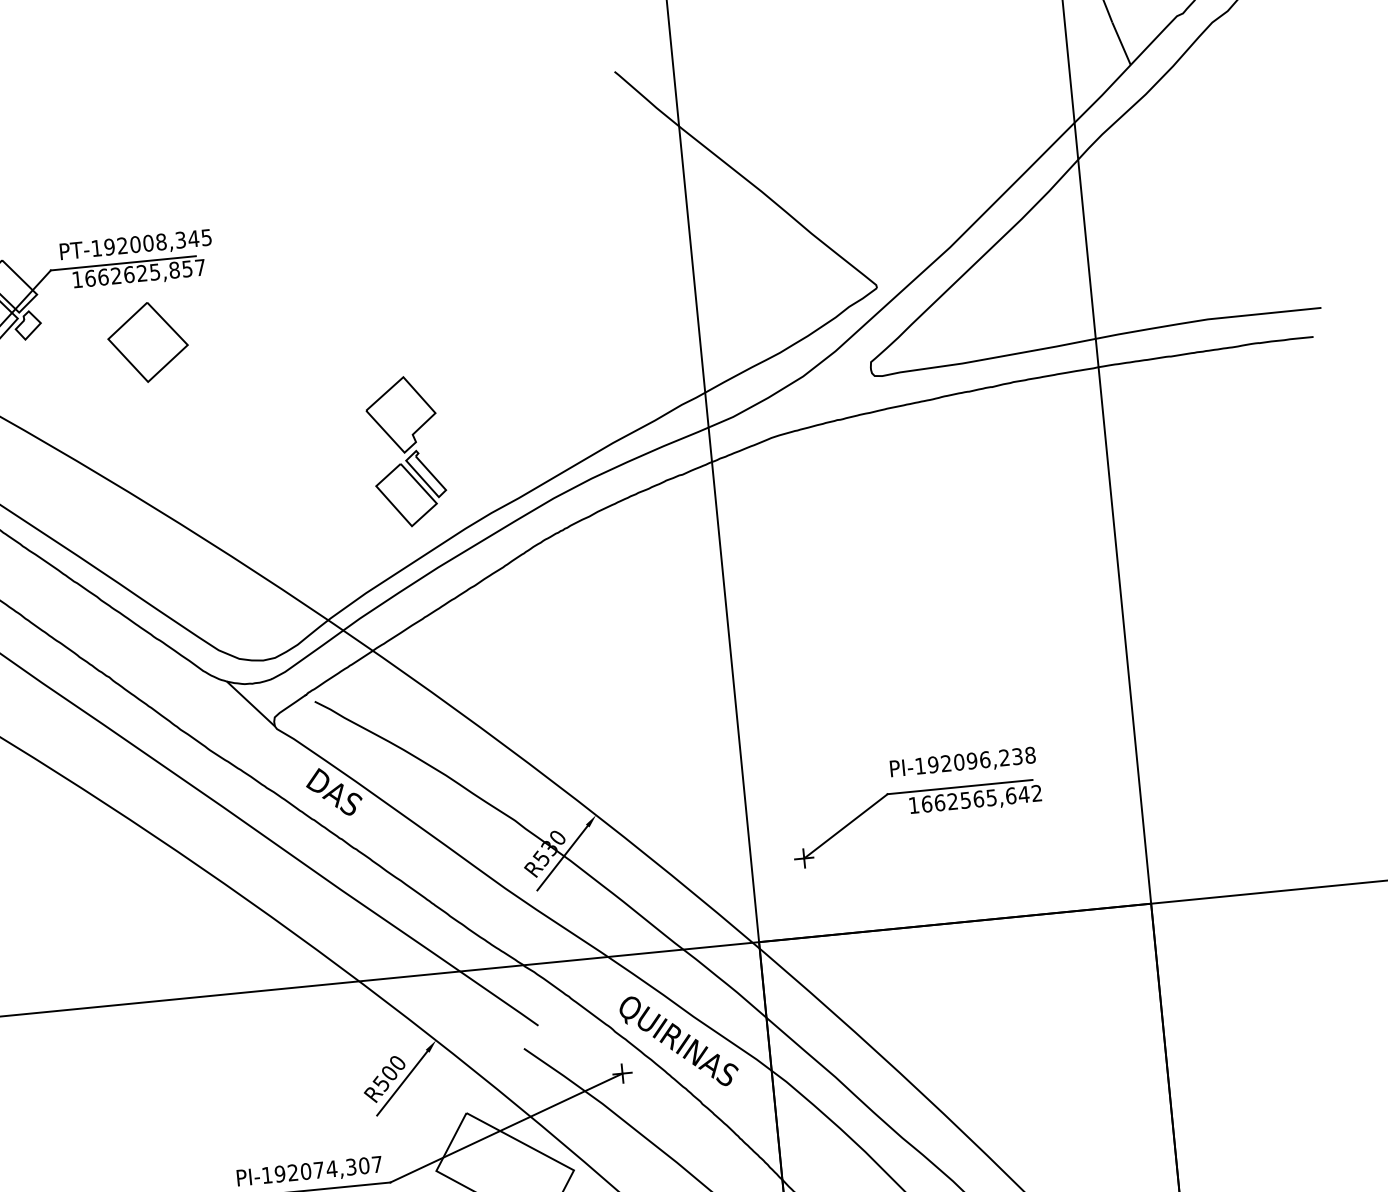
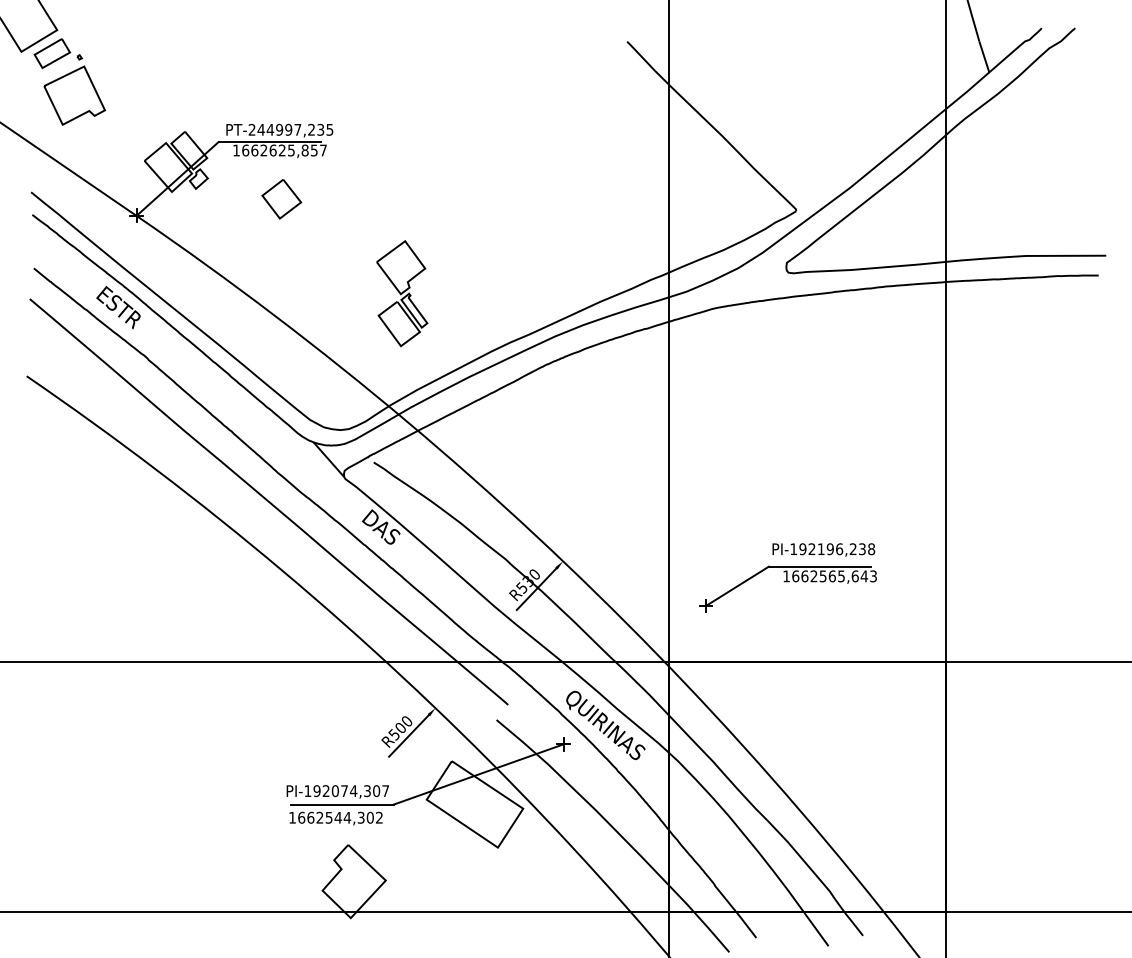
text: (145, 243) -> (286, 129), PT-192008,345 -> PT-244997,235
part: (147, 341) -> (281, 198), size x0.7
part: (406, 451) -> (402, 293), moved
text: (958, 762) -> (820, 549), PI-192096,238 -> PI-192196,238
text: (1036, 793) -> (873, 576), 1662565,642 -> 1662565,643

